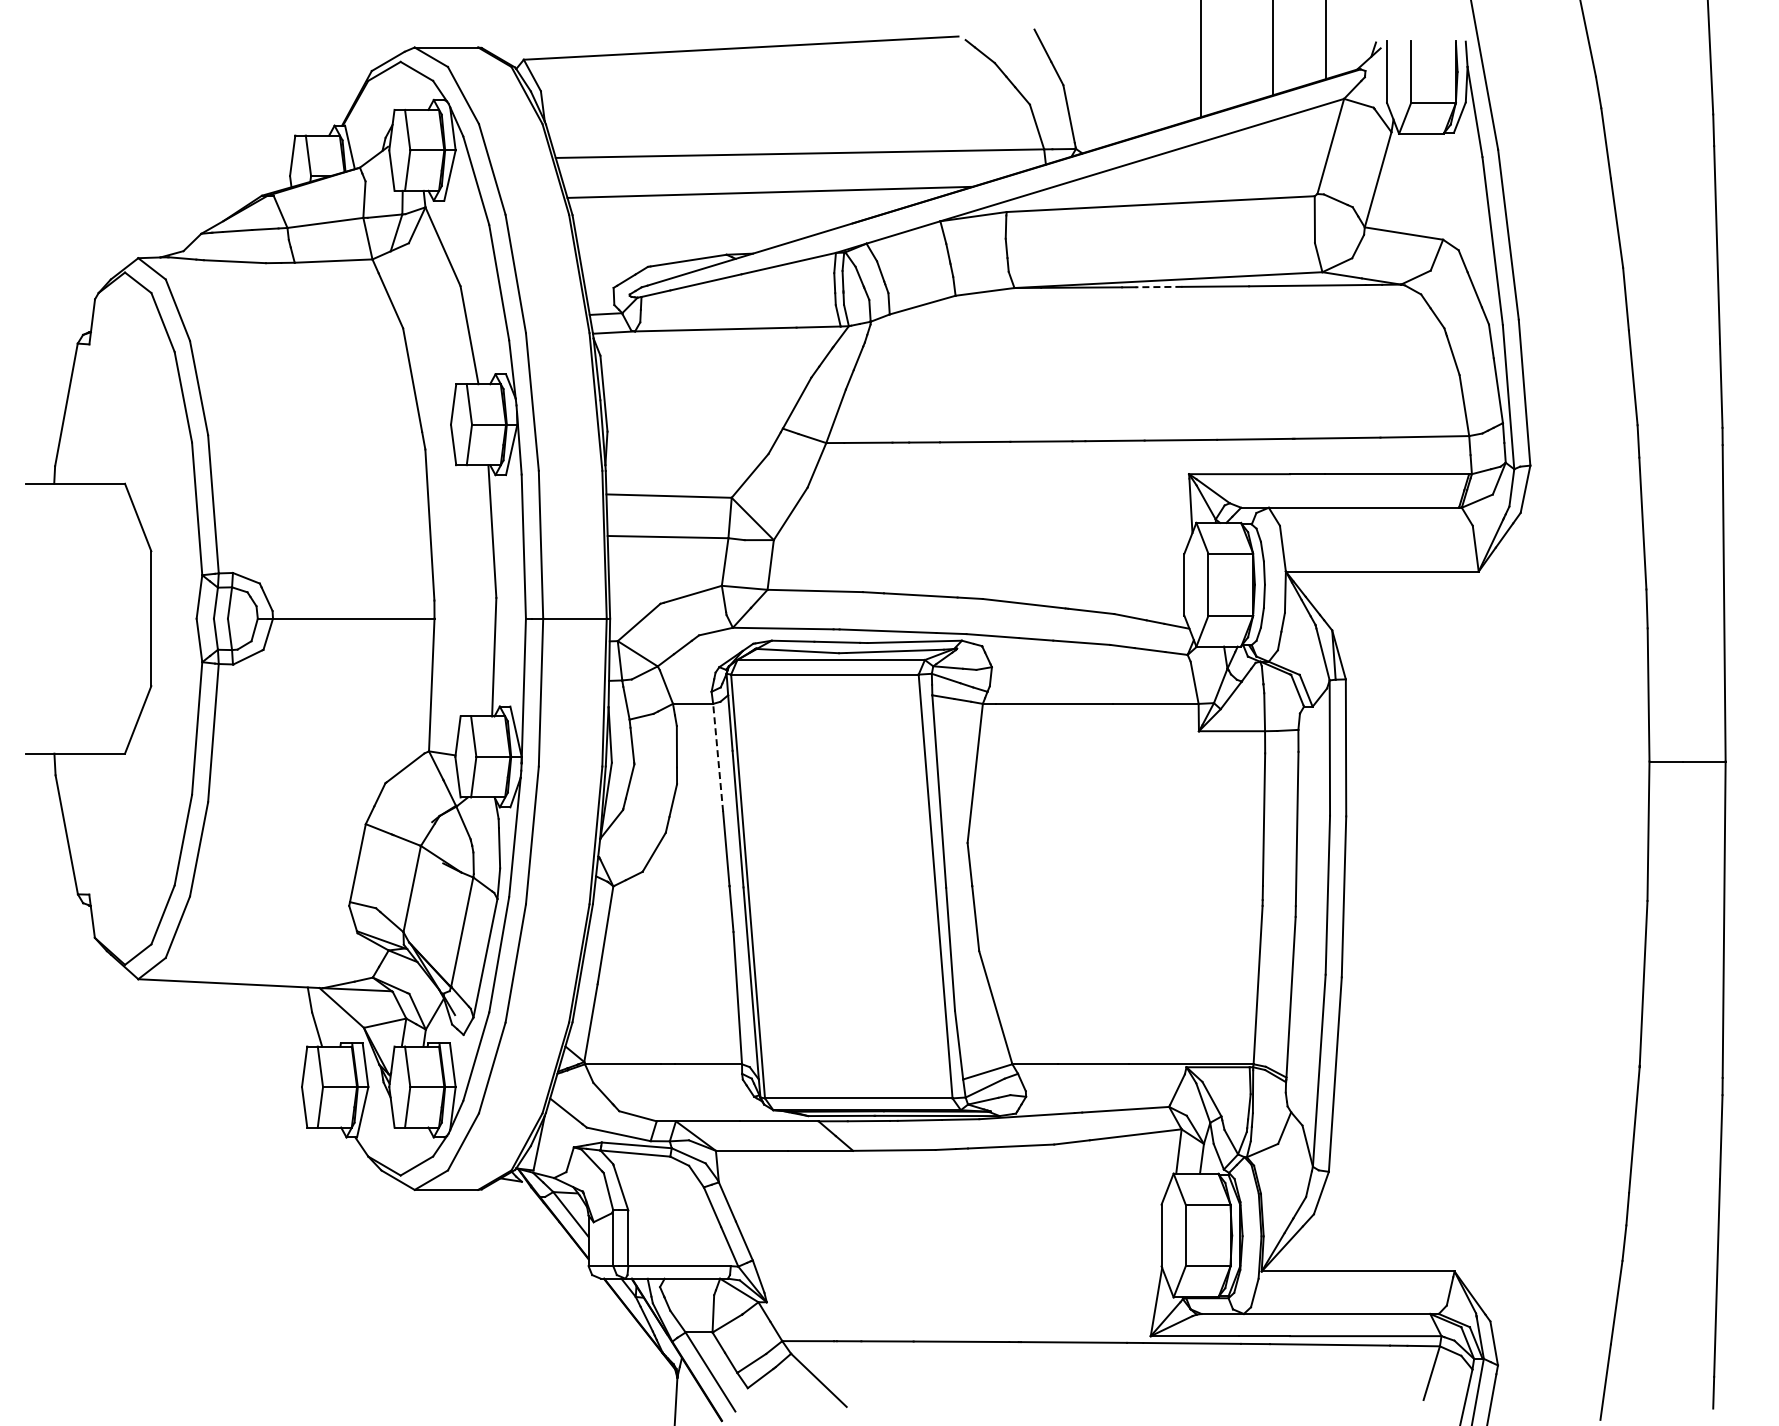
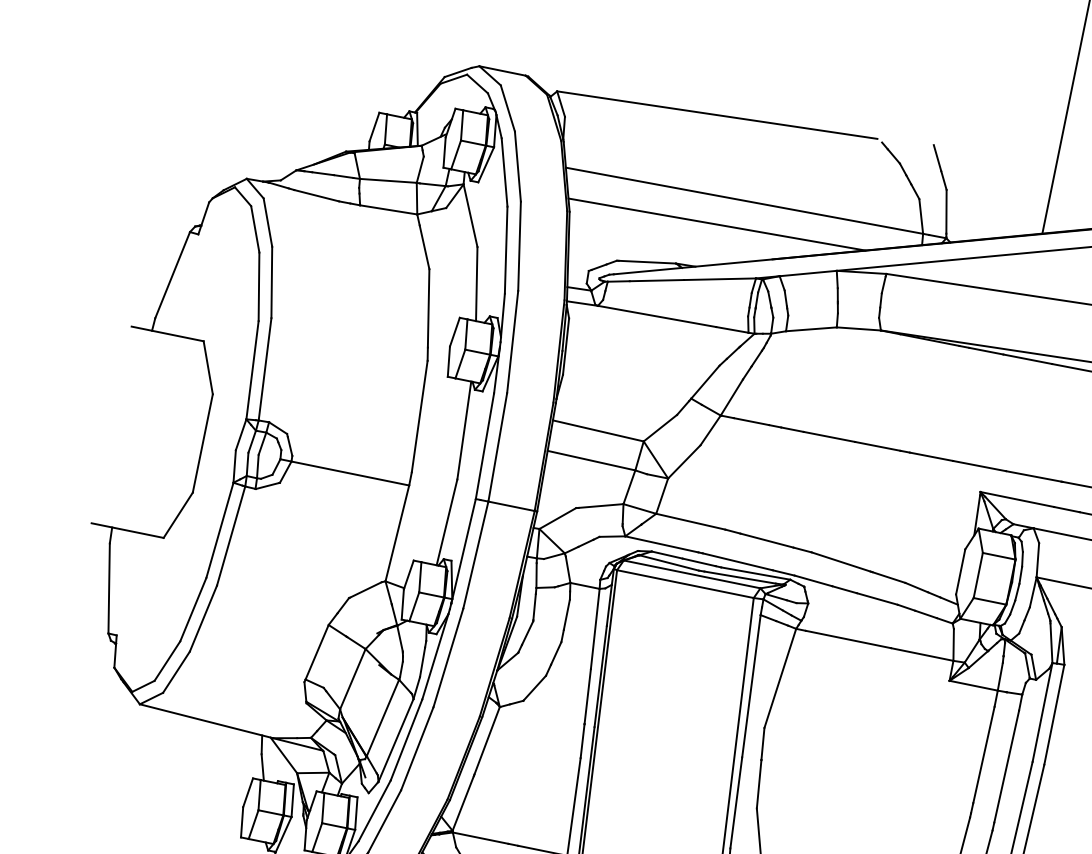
line: (1158, 287) -> (985, 351), dashed -> solid
line: (718, 757) -> (595, 628), dashed -> solid

